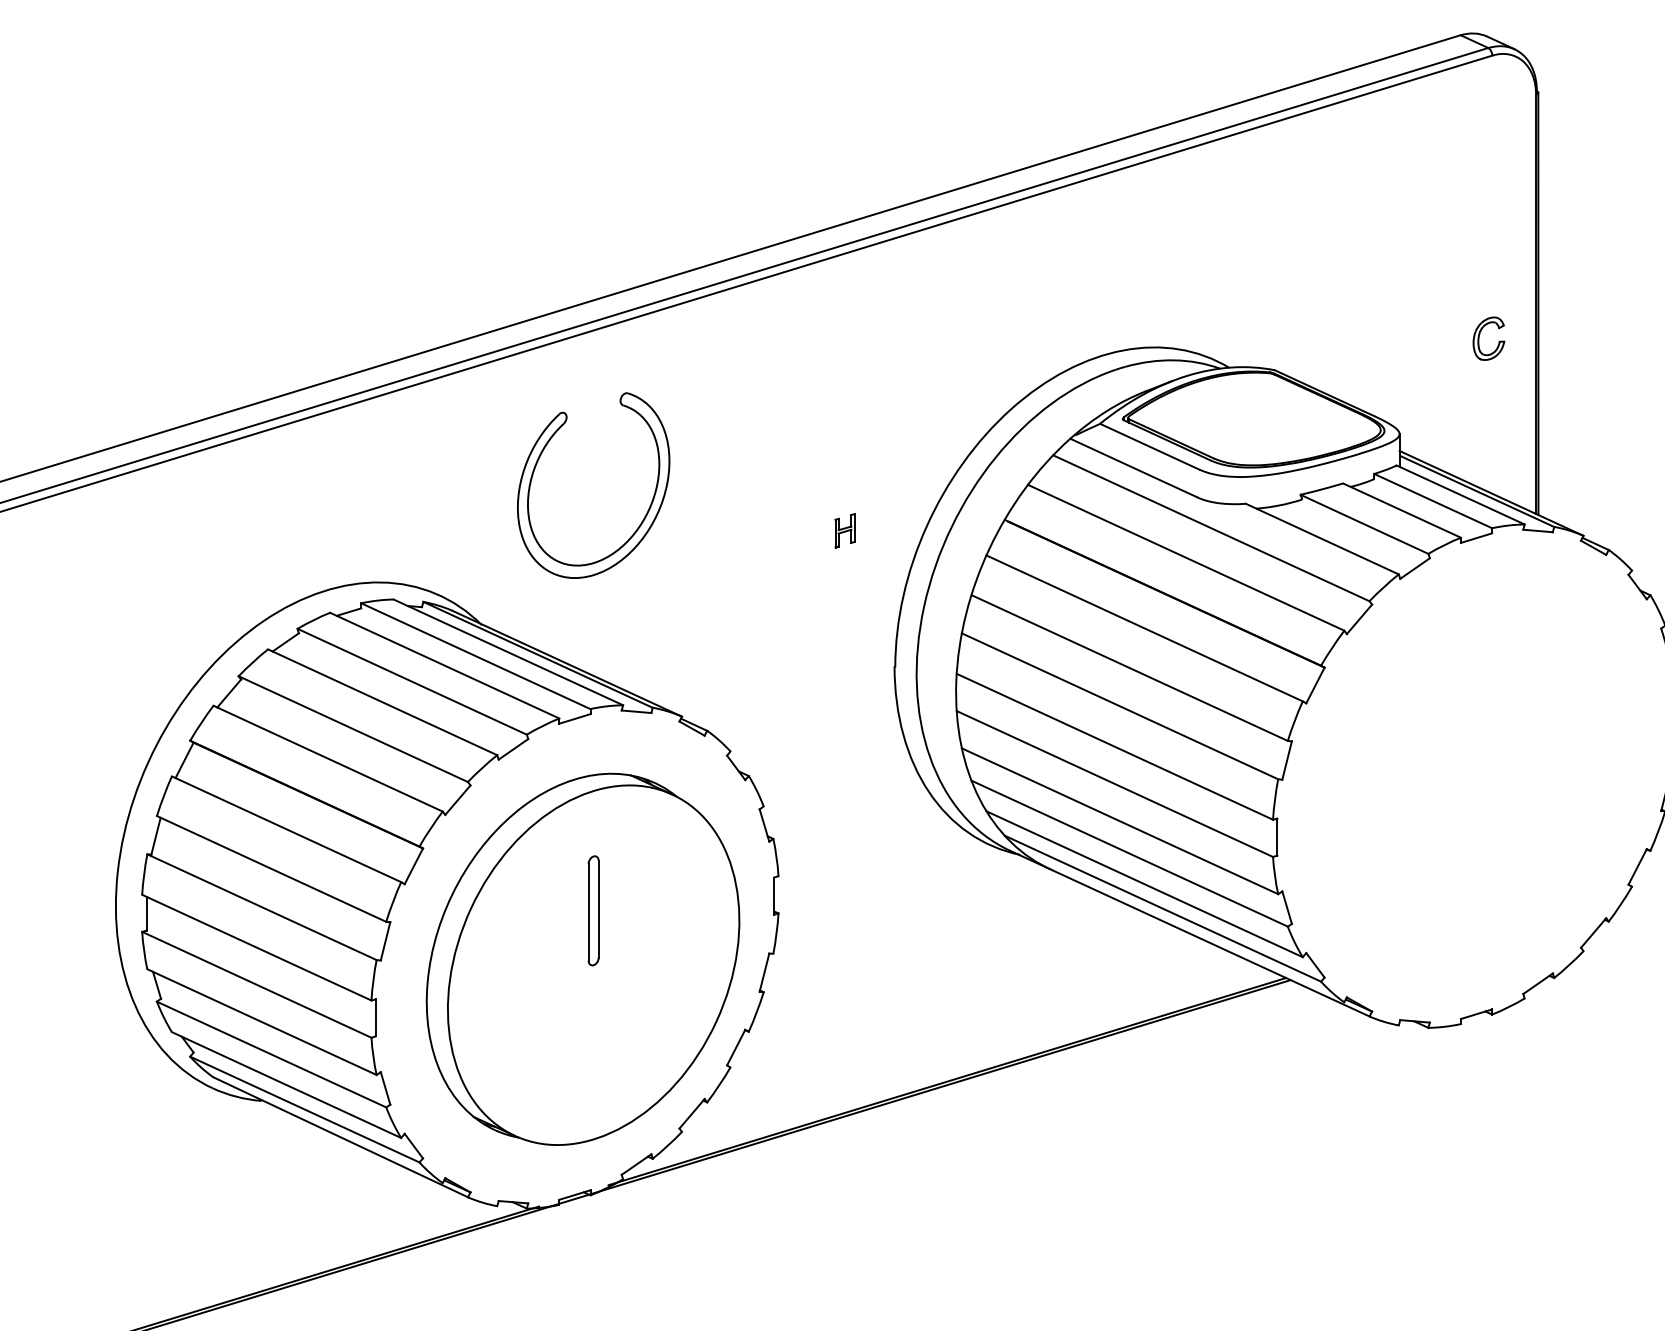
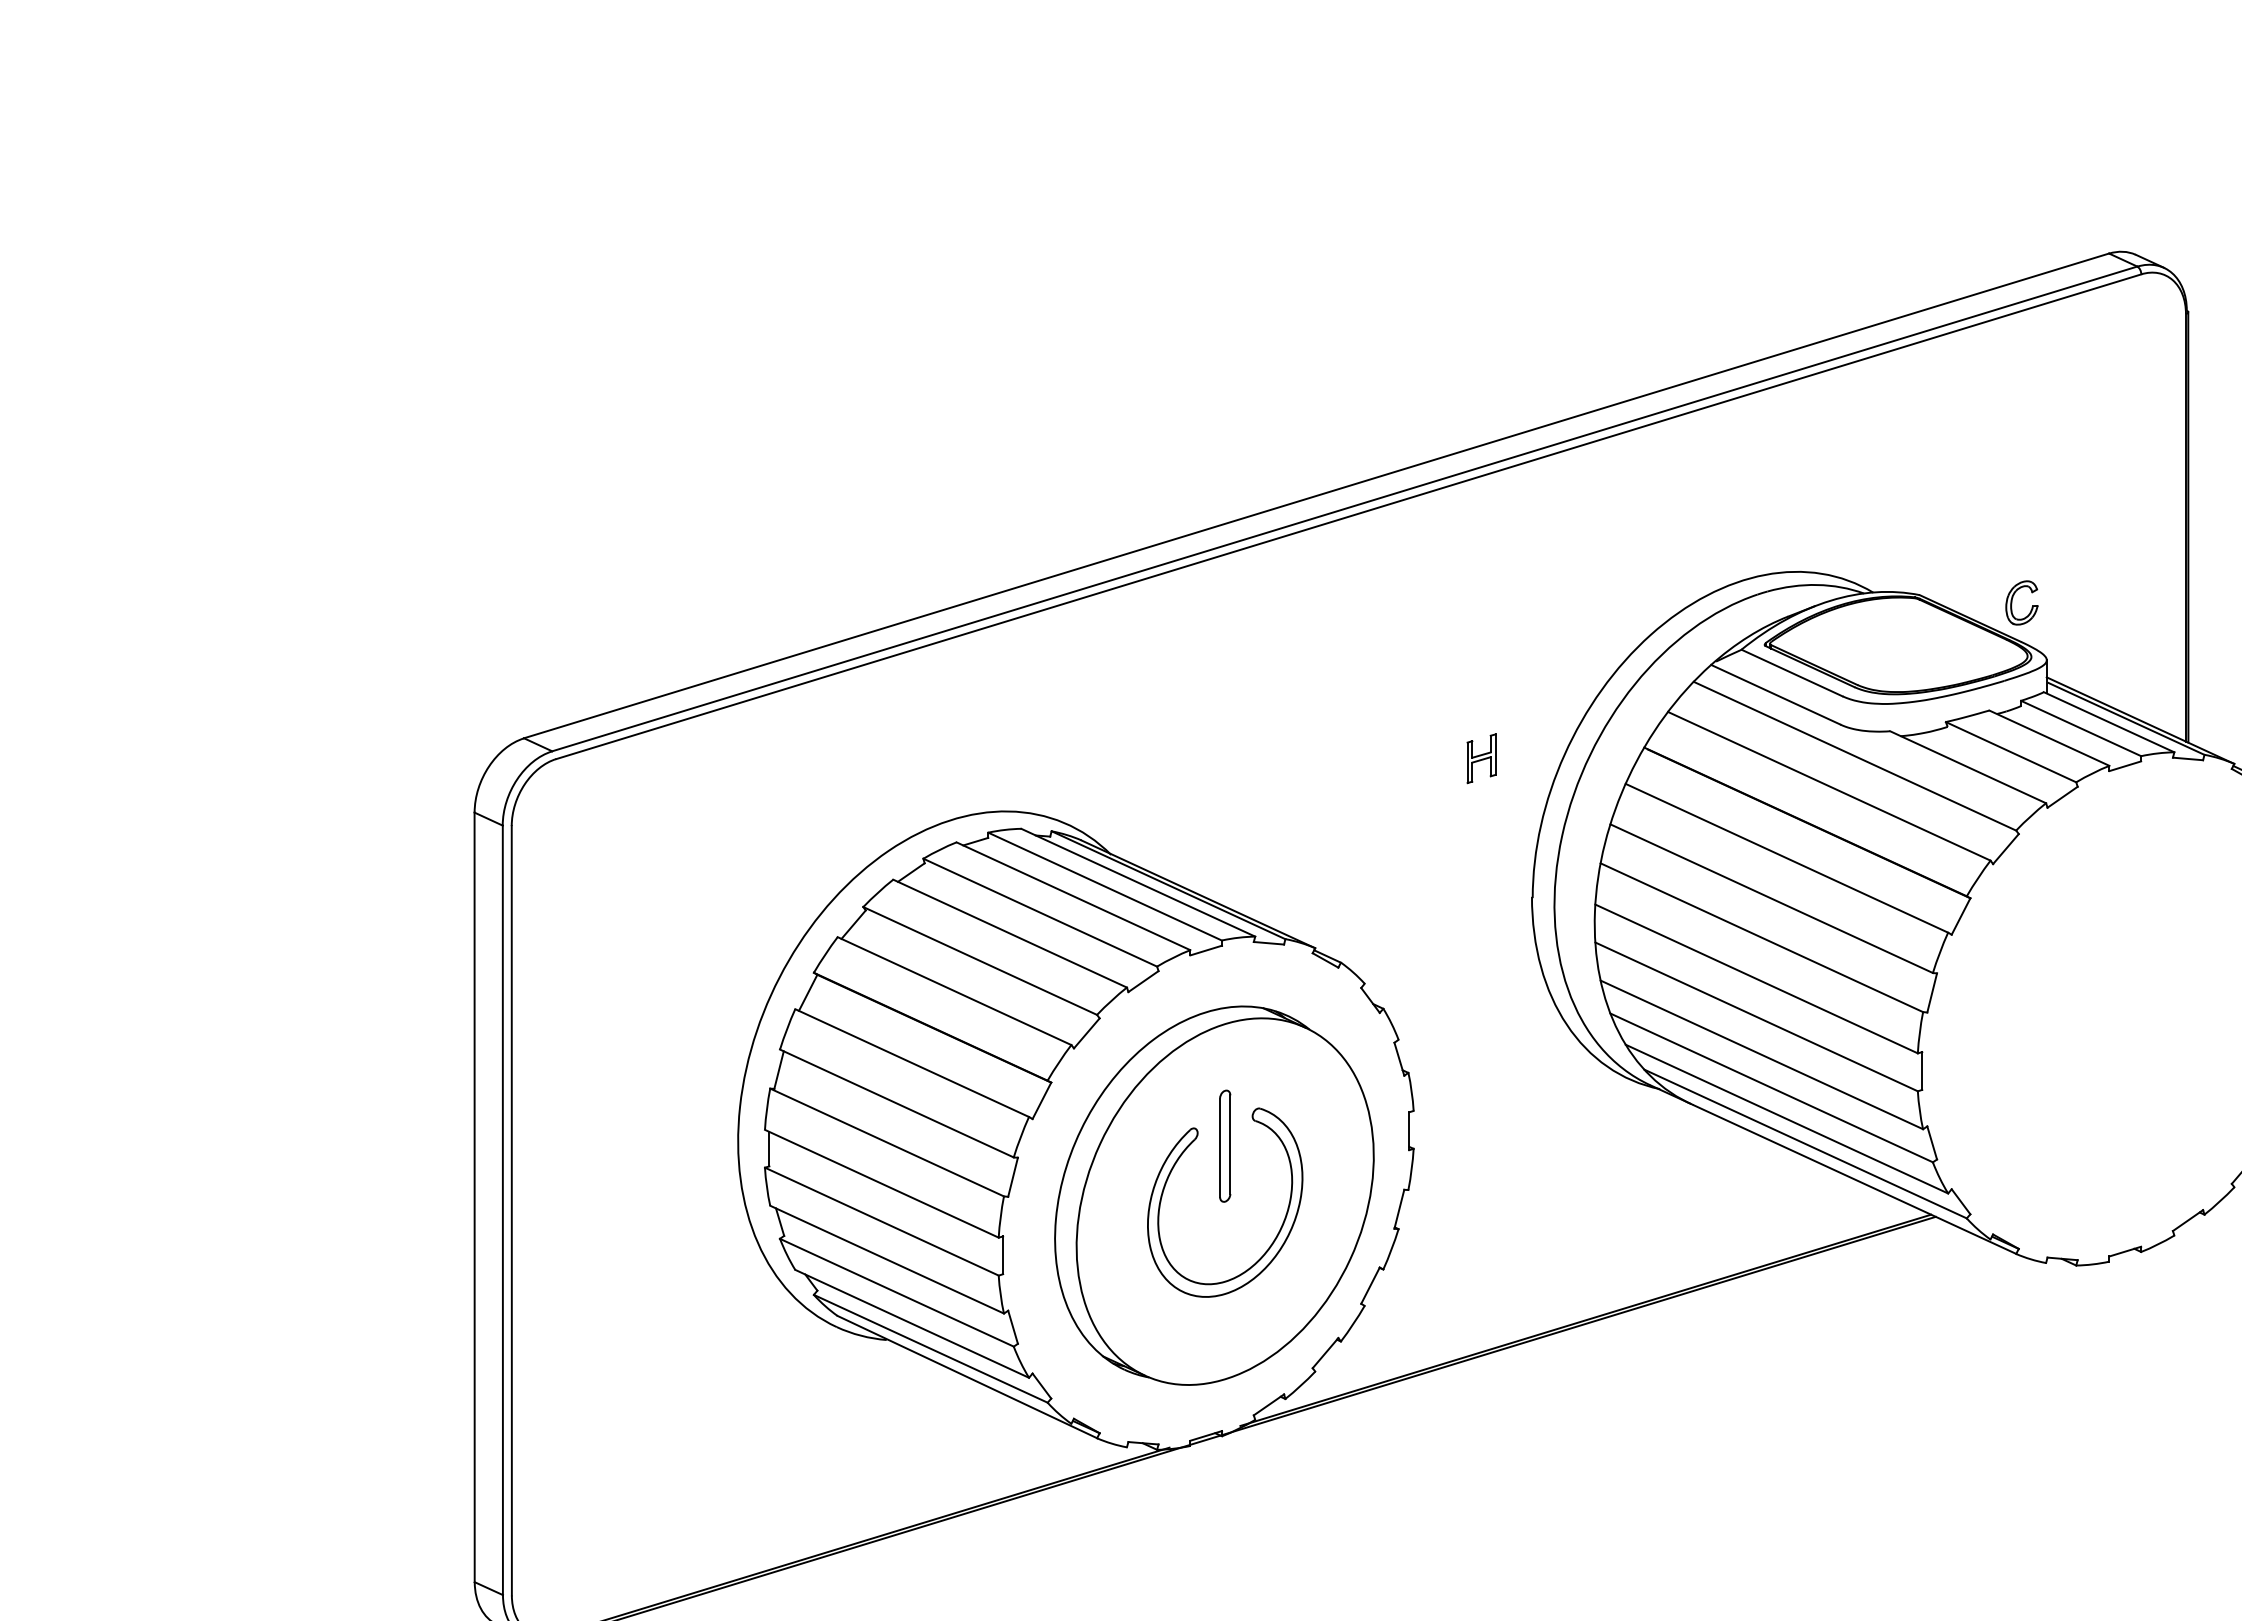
part: (1479, 338) -> (2012, 602), moved
part: (646, 511) -> (1279, 1229), moved
part: (845, 530) -> (1481, 758), size x1.43

